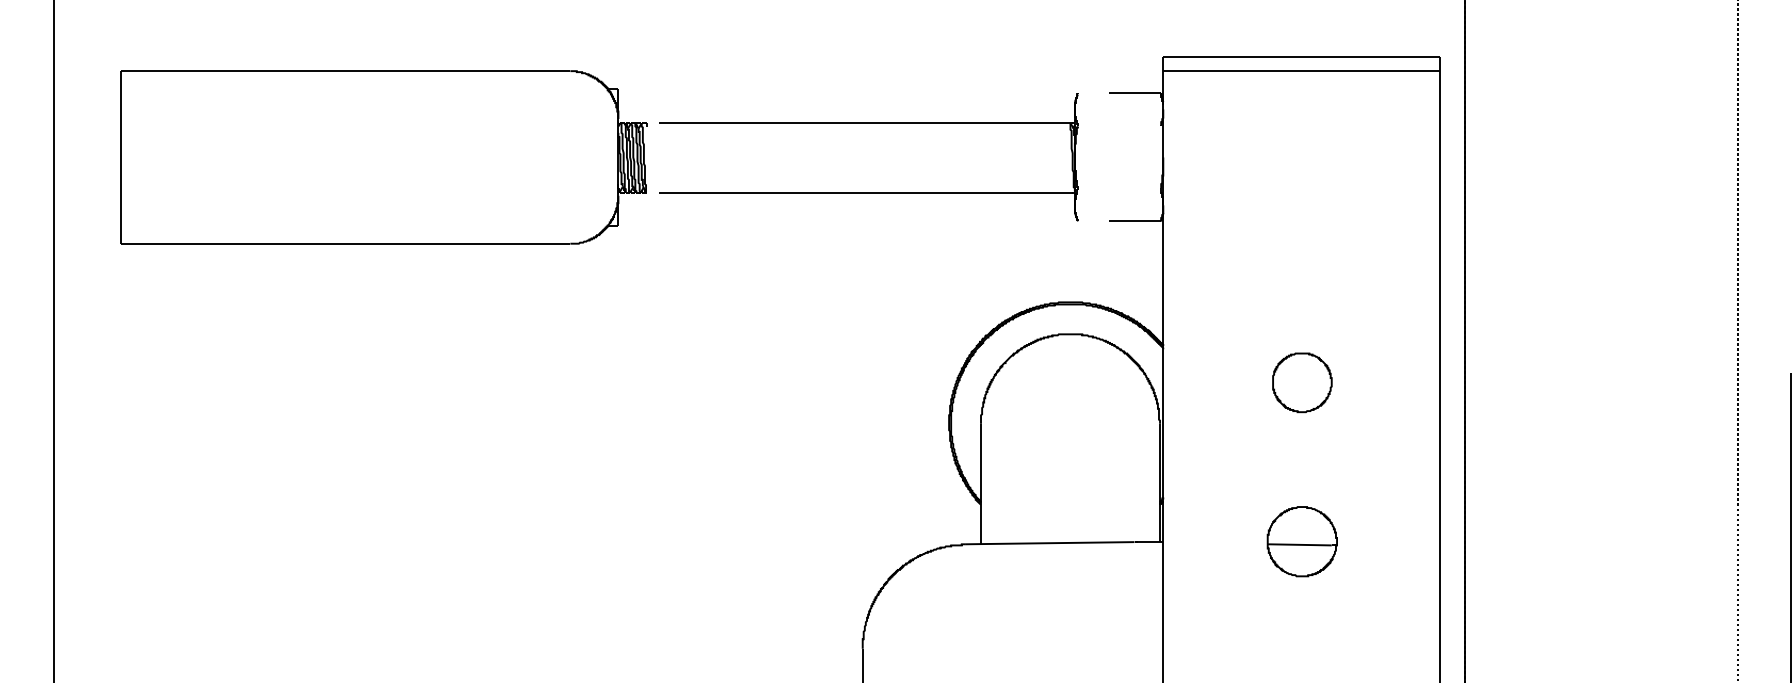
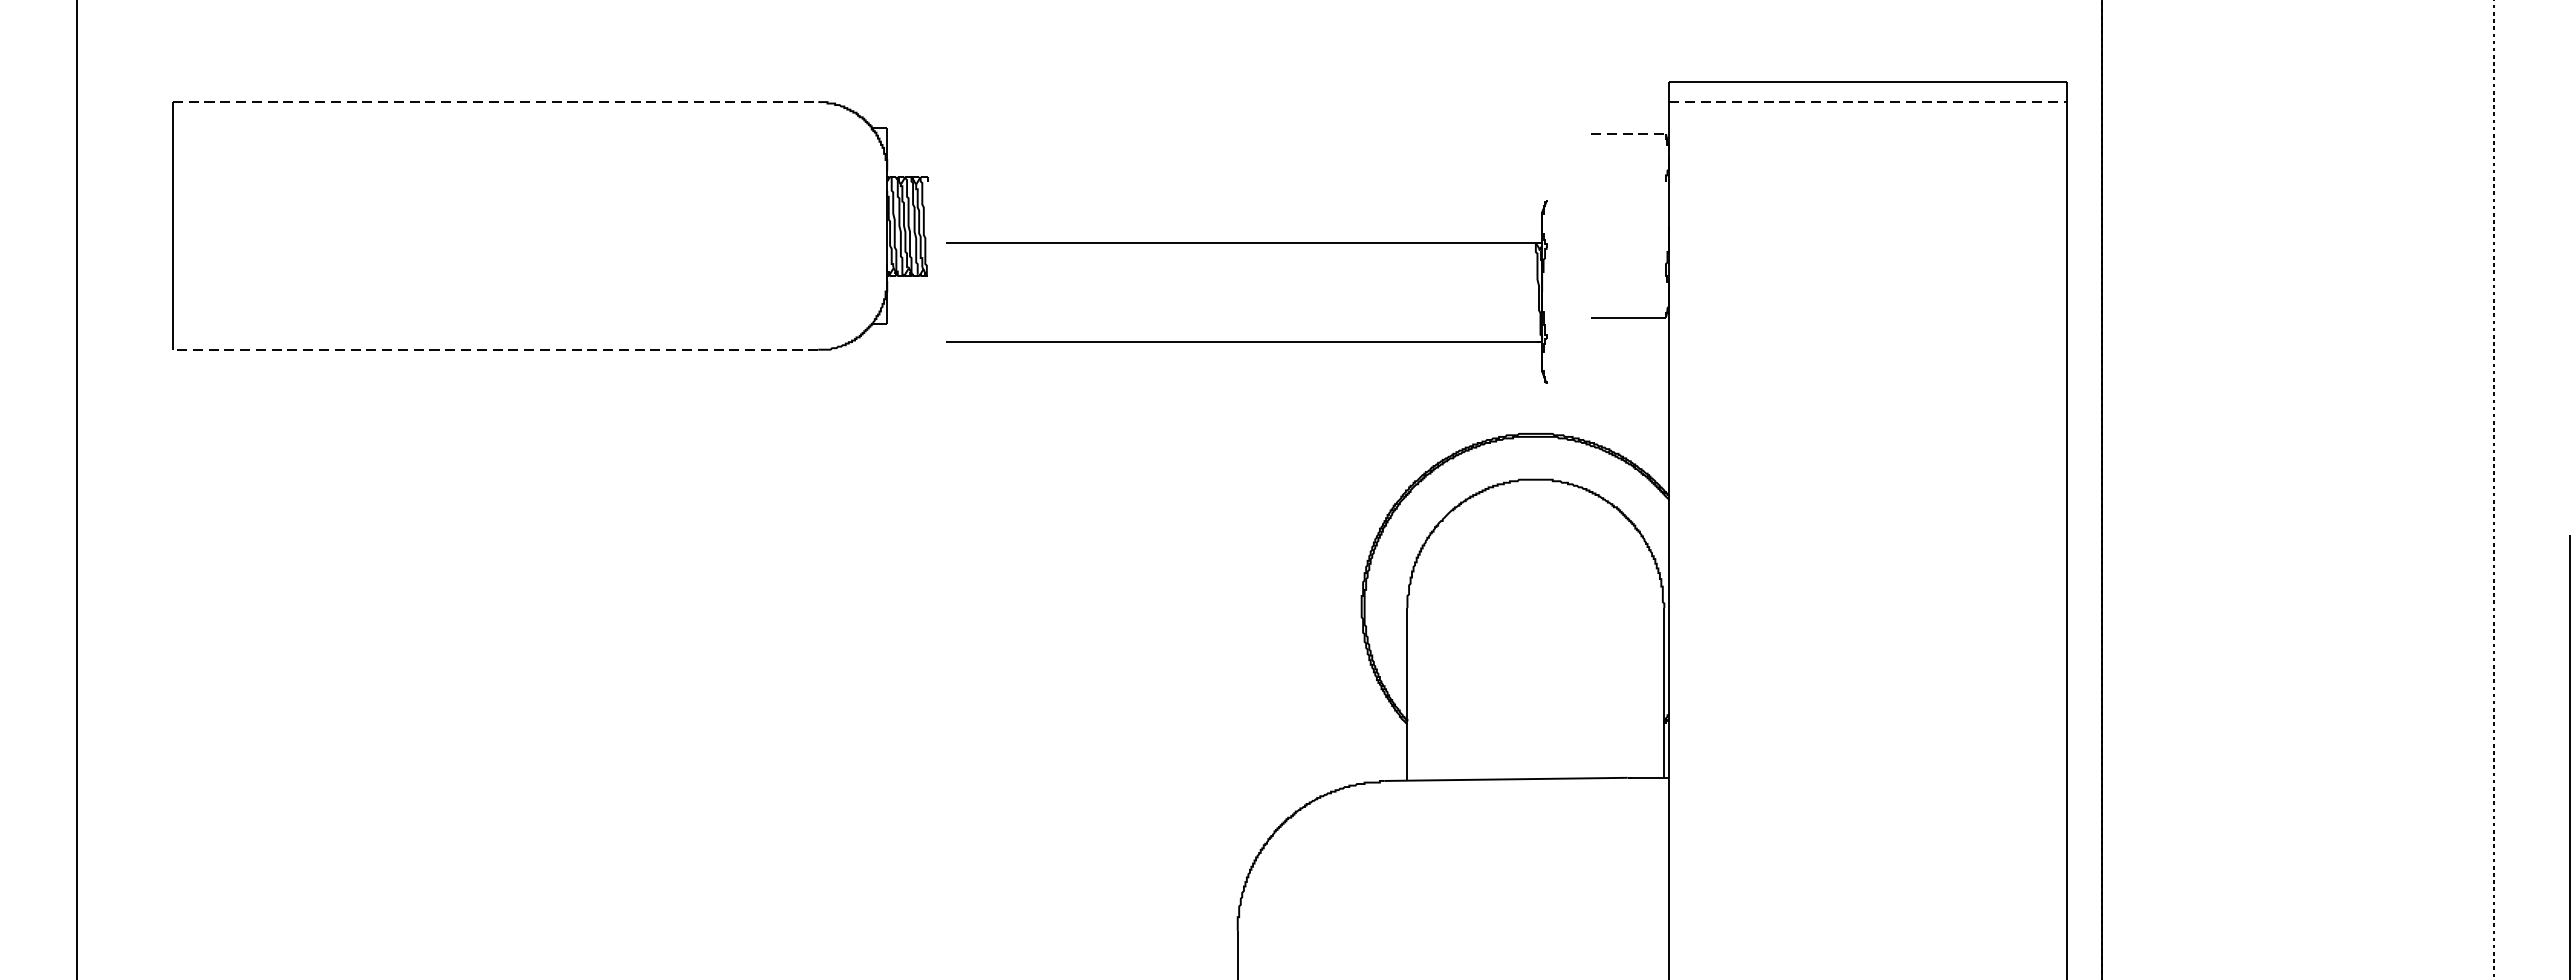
line: (345, 71) -> (495, 102), solid -> dashed
line: (1301, 71) -> (1867, 102), solid -> dashed
line: (1135, 93) -> (1629, 134), solid -> dashed
part: (868, 123) -> (1246, 243), moved
line: (345, 243) -> (495, 349), solid -> dashed
part: (1302, 382) -> (1868, 548), removed
part: (1301, 541) -> (1867, 776), removed

